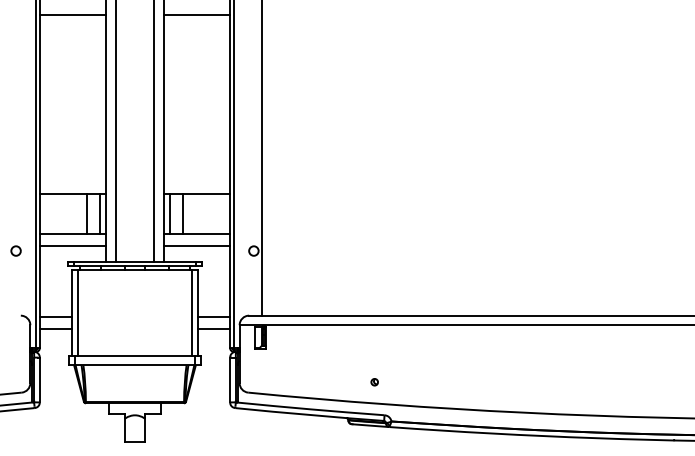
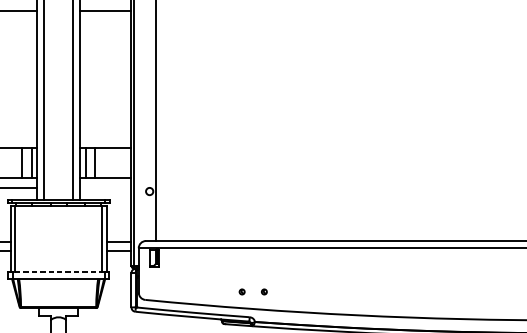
line: (196, 246) -> (105, 188), removed
line: (135, 355) -> (59, 271), solid -> dashed
part: (403, 382) -> (264, 292), added

